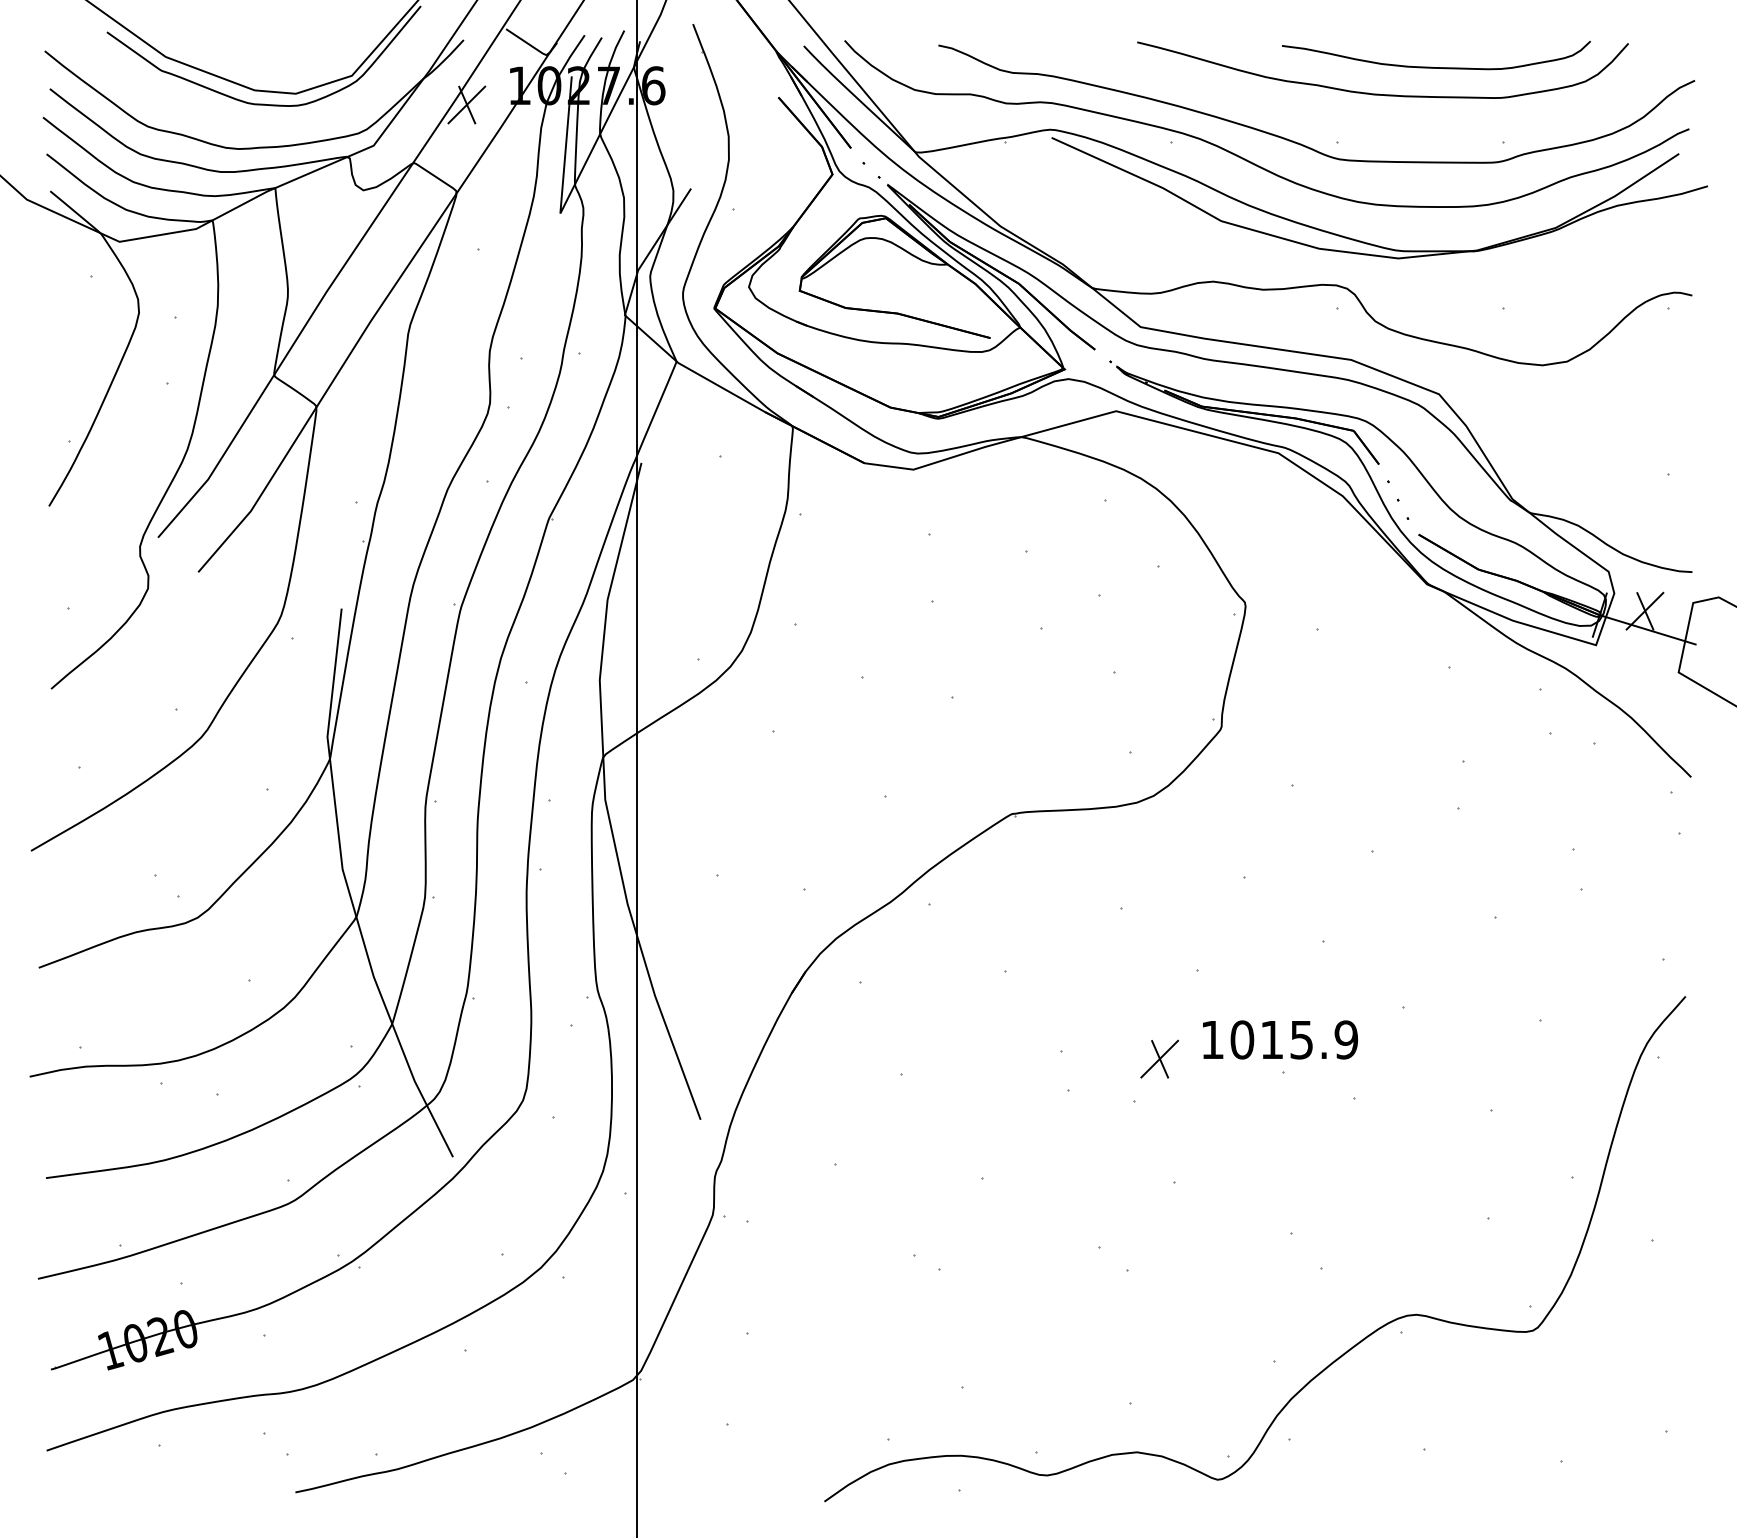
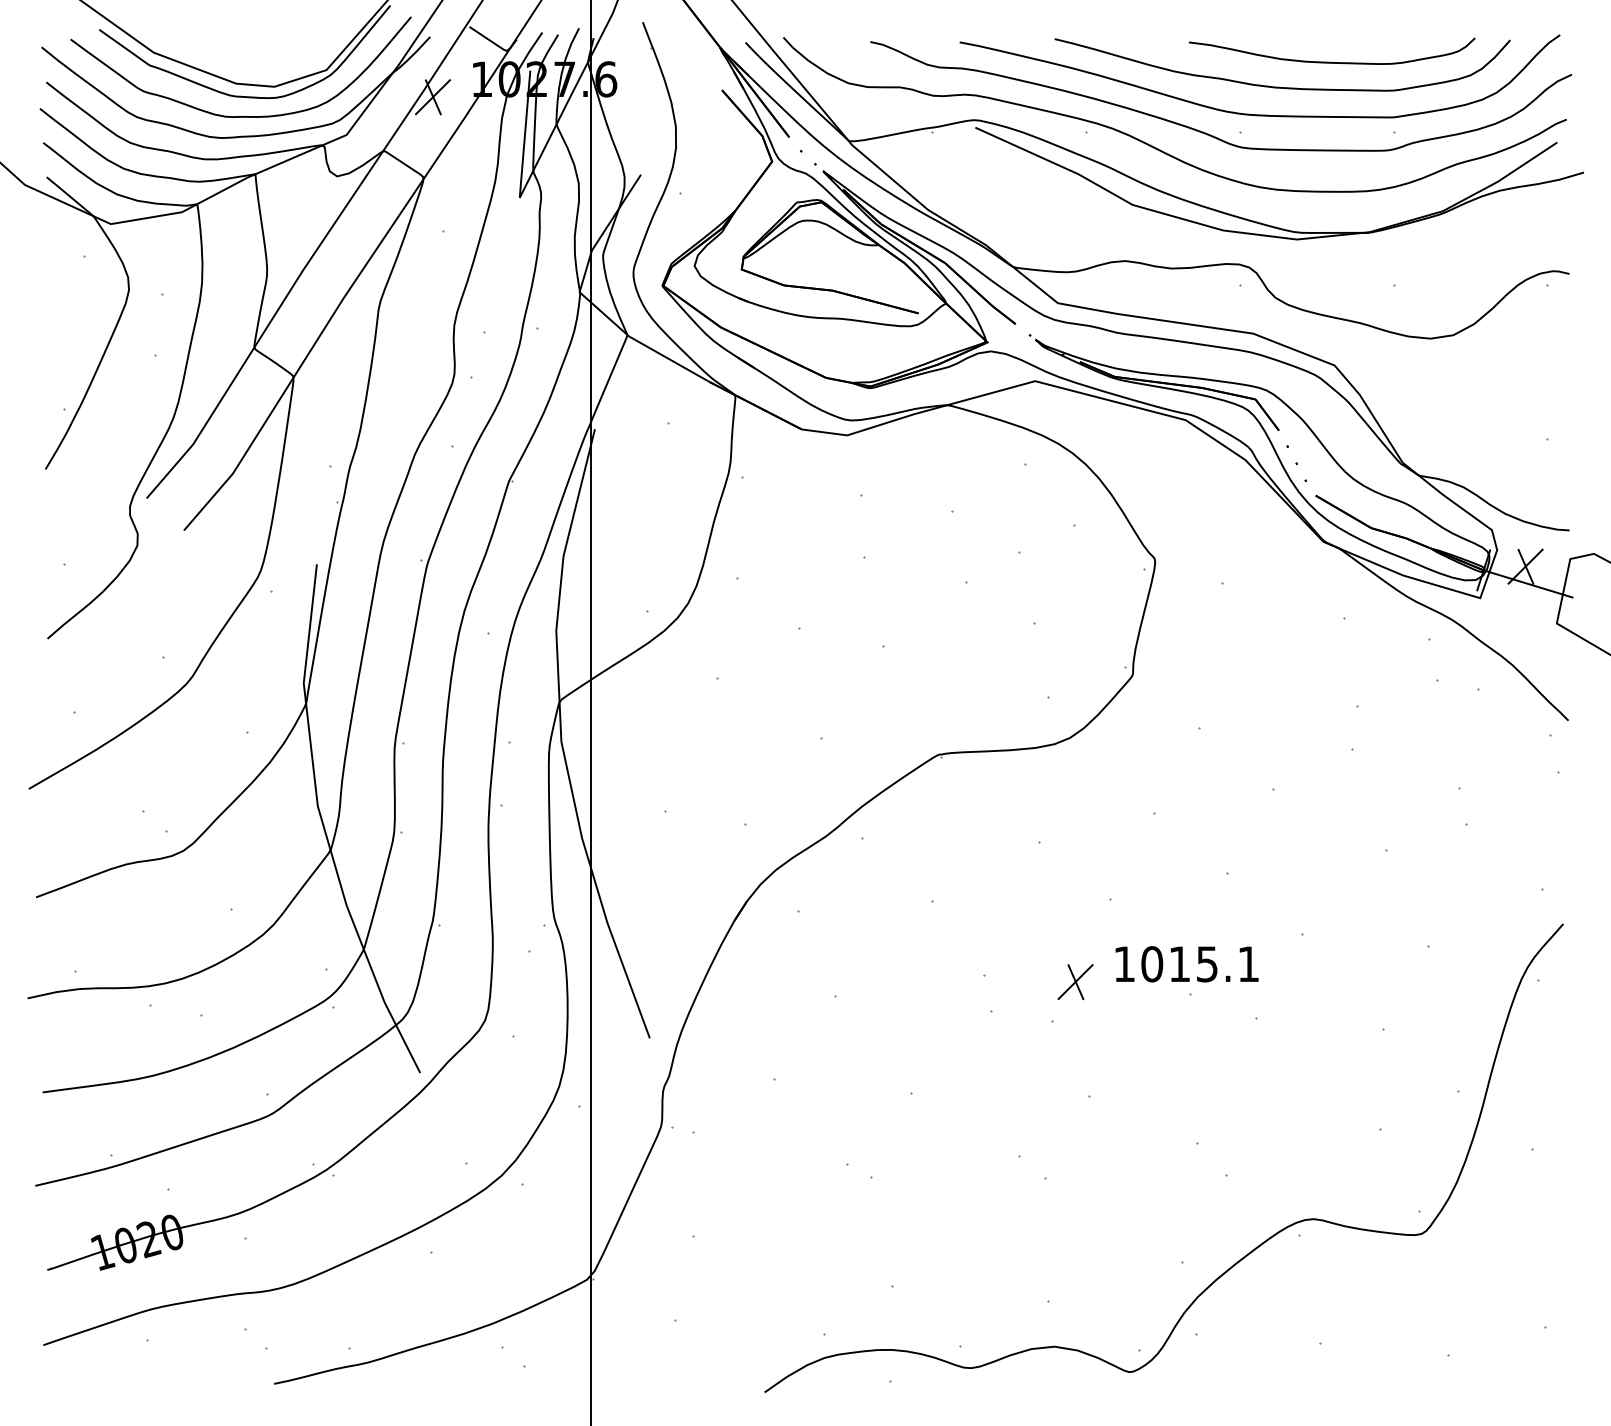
curve: (1358, 123) -> (1259, 114), added
curve: (259, 125) -> (240, 116), added
text: (1346, 1040) -> (1248, 964), 1015.9 -> 1015.1

